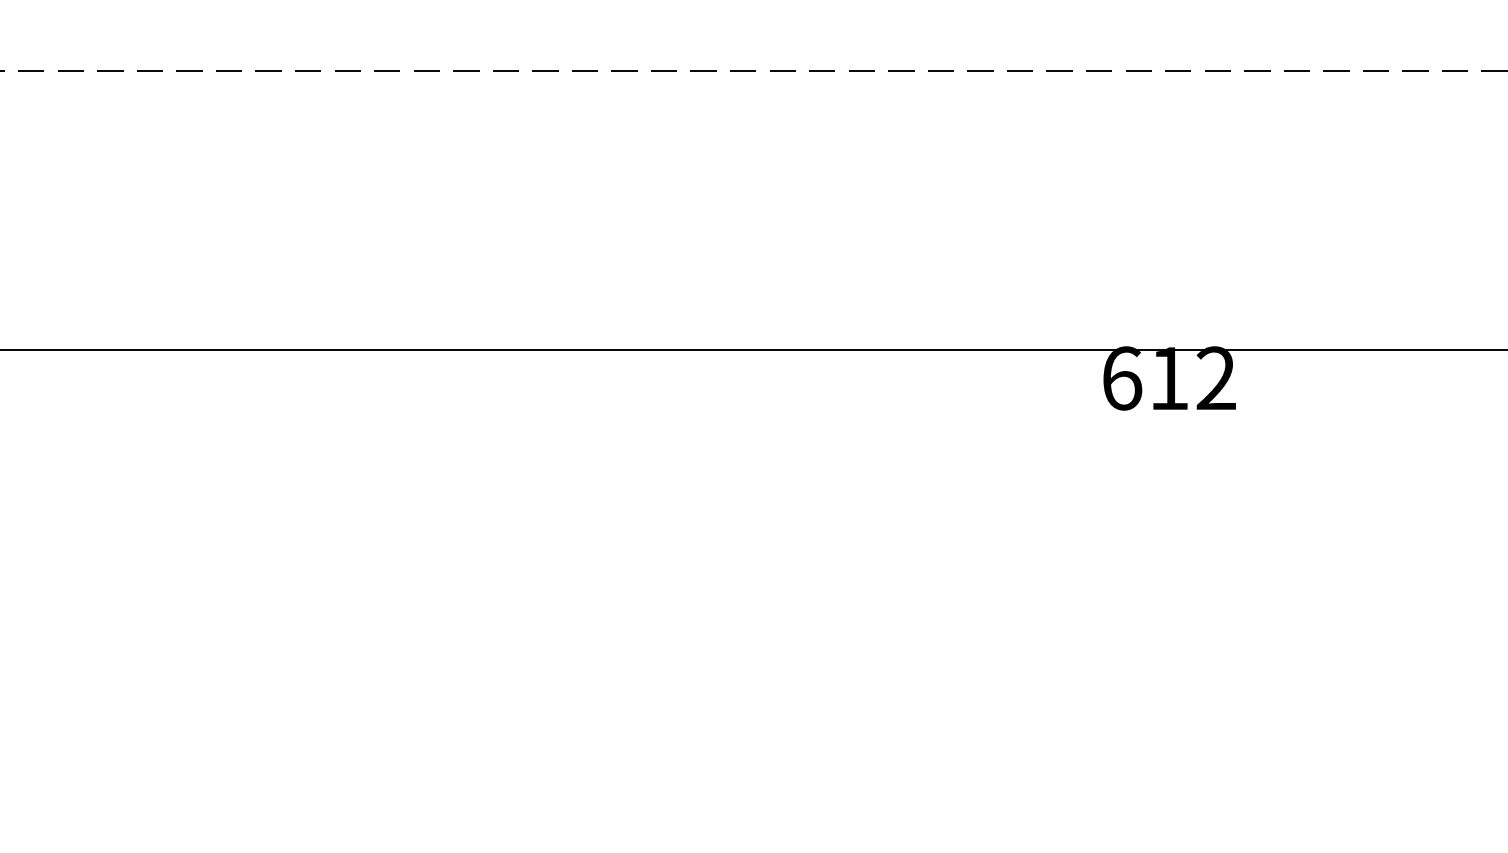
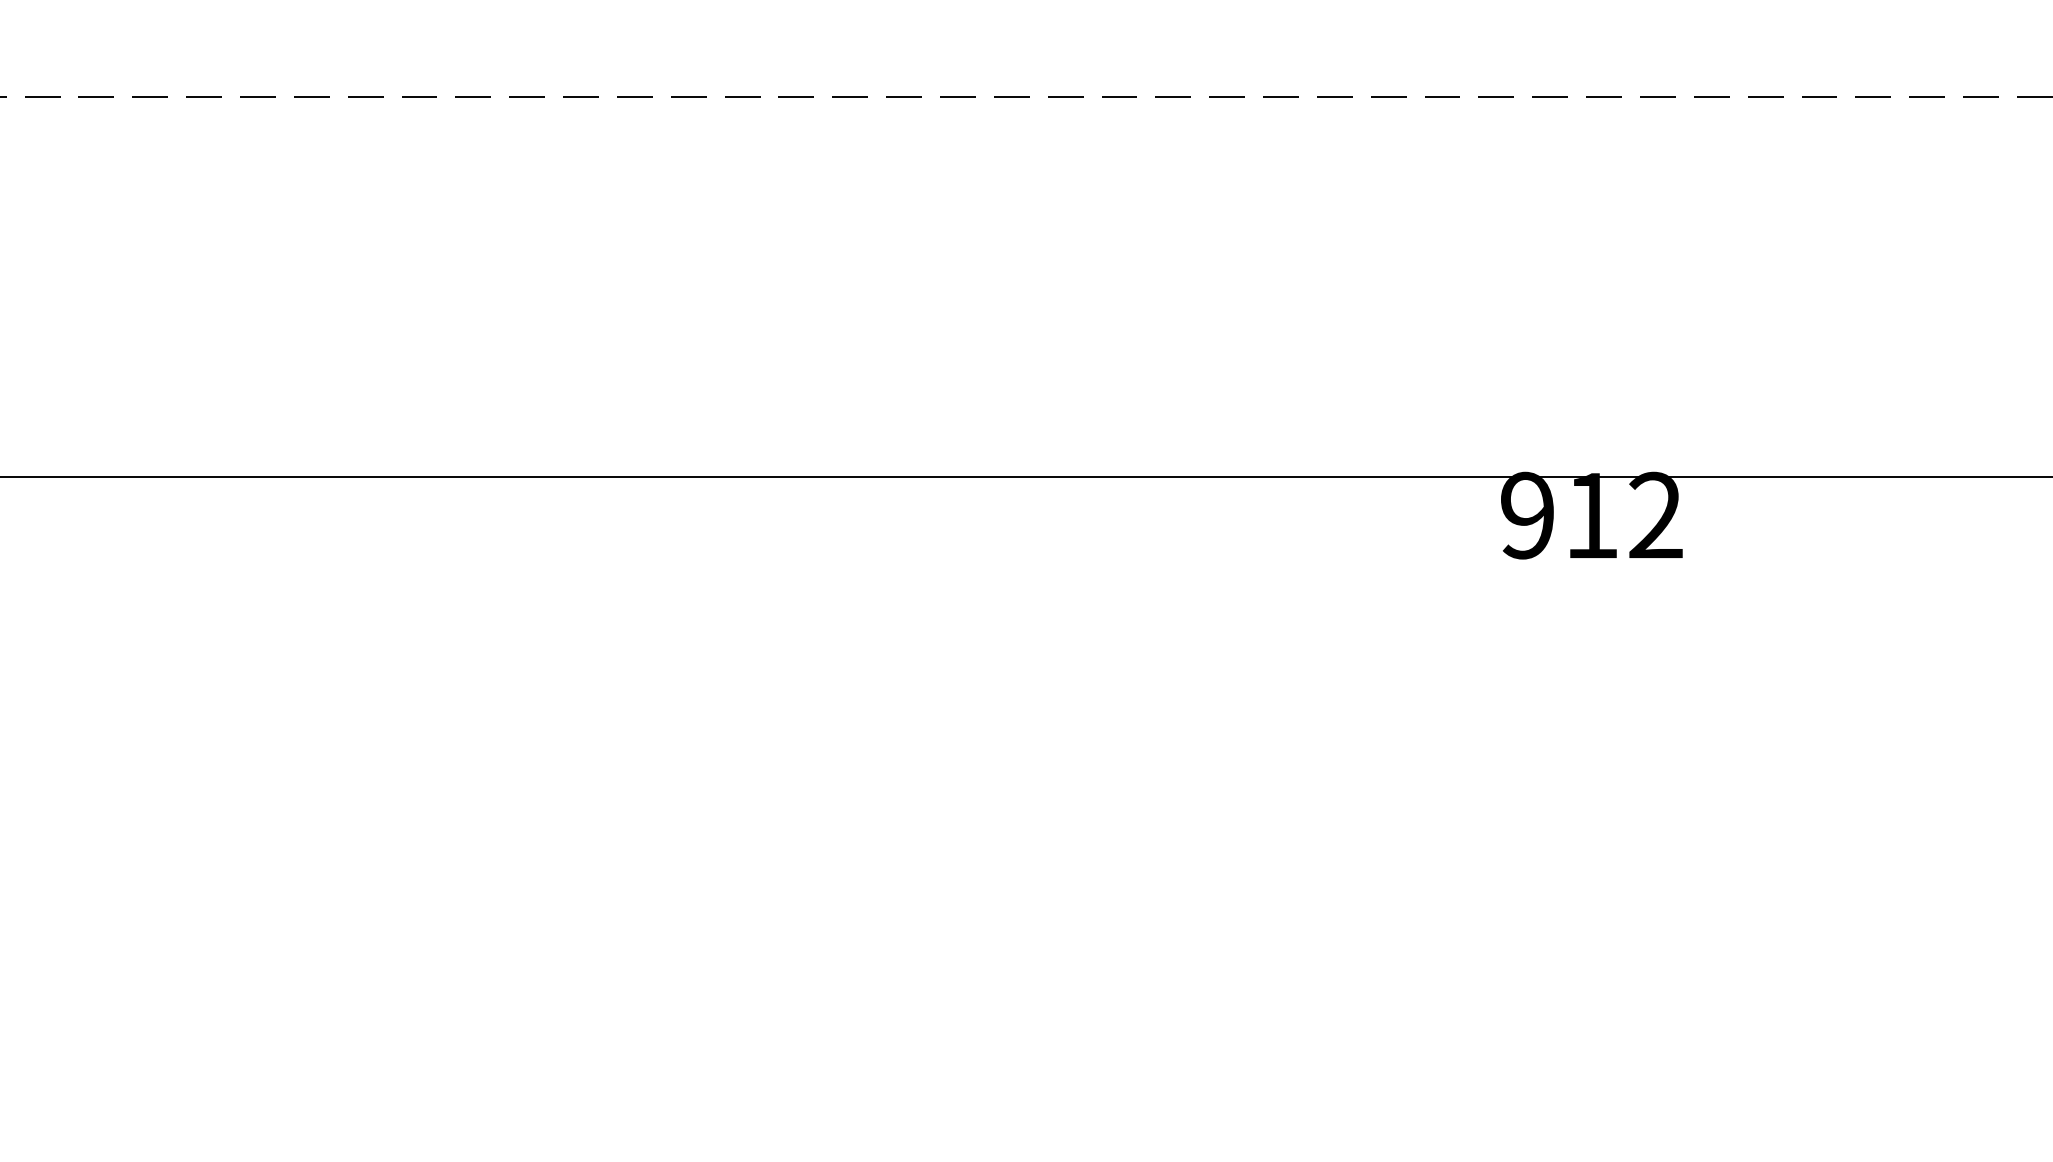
text: (1122, 378) -> (1528, 515), 612 -> 912

